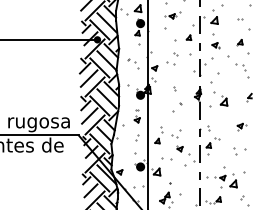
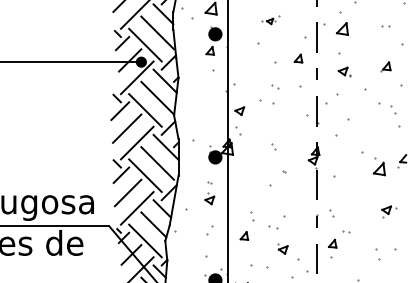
part: (172, 15) -> (270, 20), size x0.7
part: (133, 63) -> (203, 102), removed
part: (220, 98) -> (373, 162), moved

